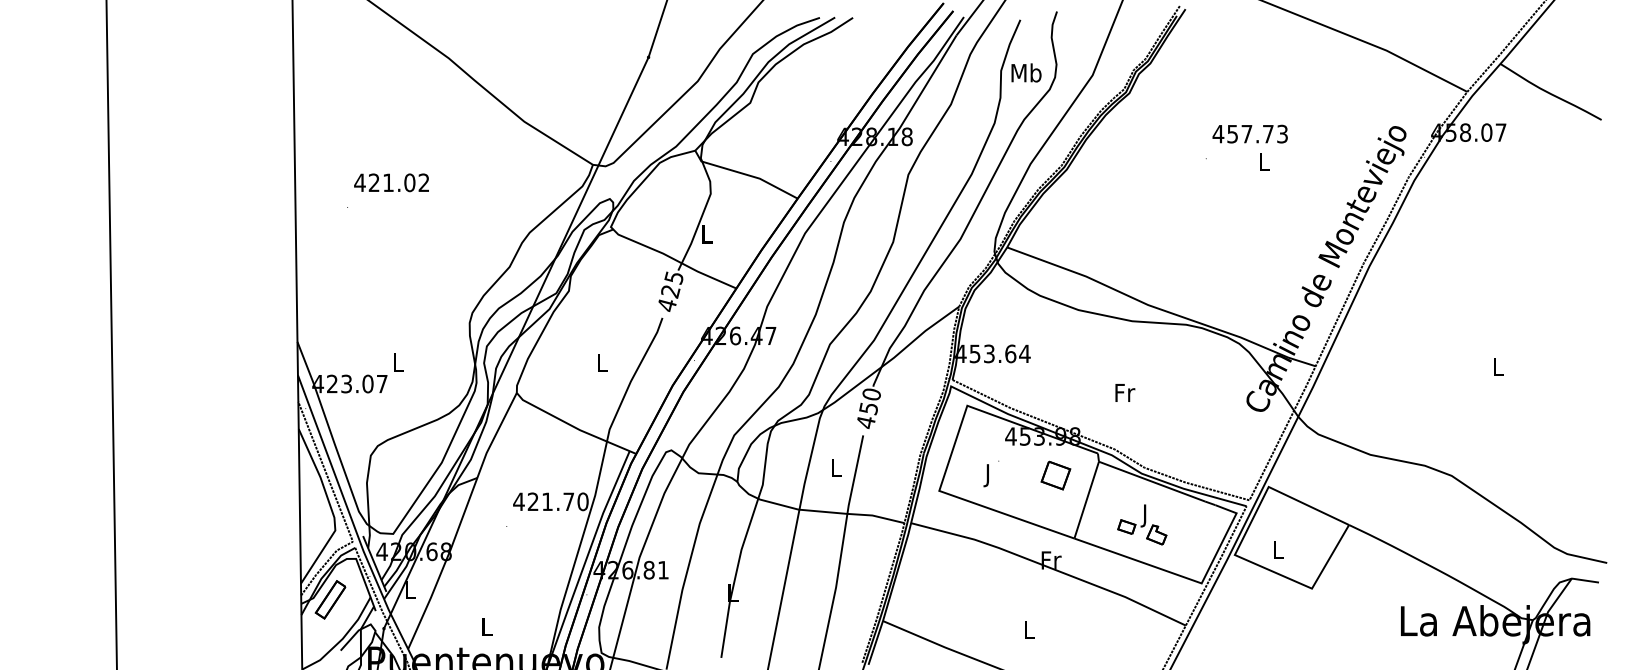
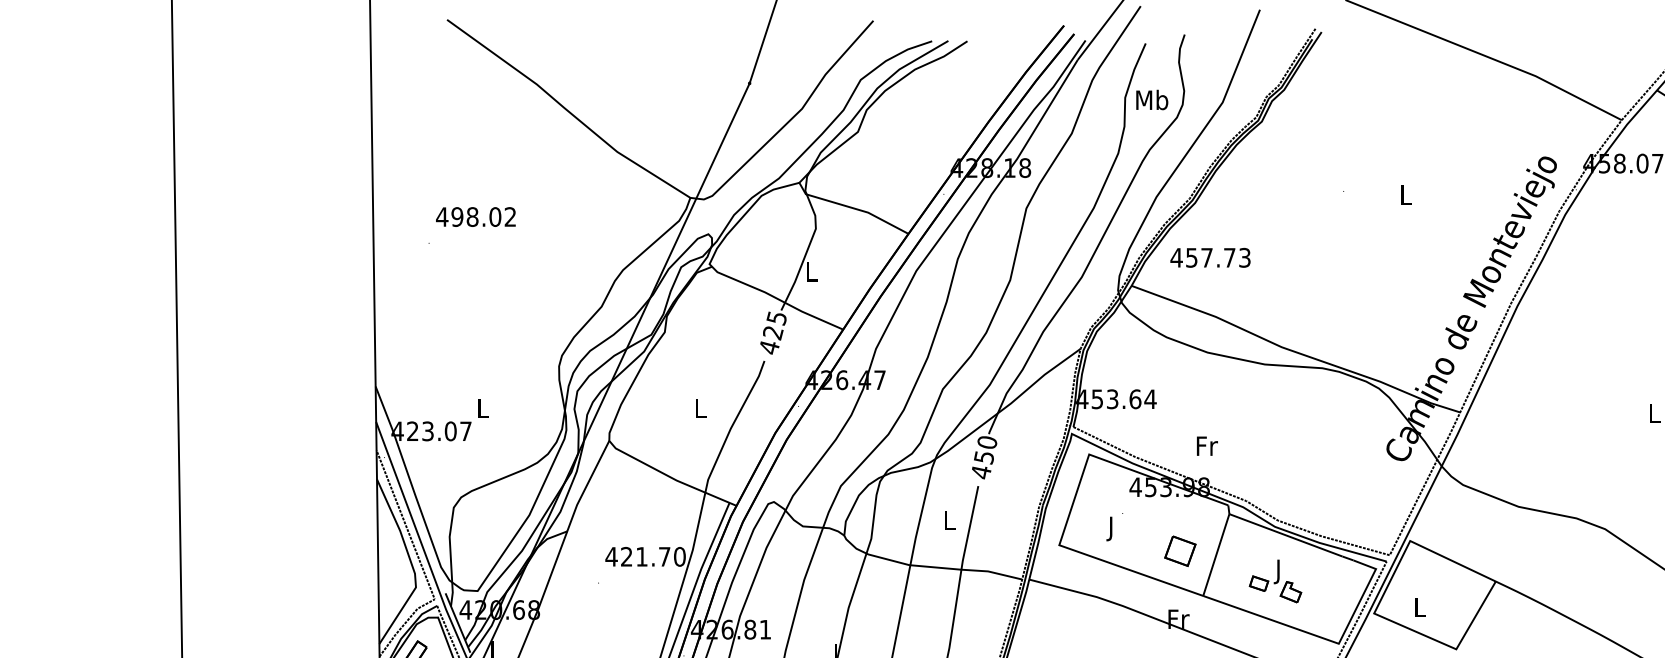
text: (1249, 133) -> (1209, 257), moved
text: (381, 182) -> (465, 216), 421.02 -> 498.02
text: (1125, 392) -> (1207, 445), moved
part: (1055, 475) -> (1179, 551), moved

